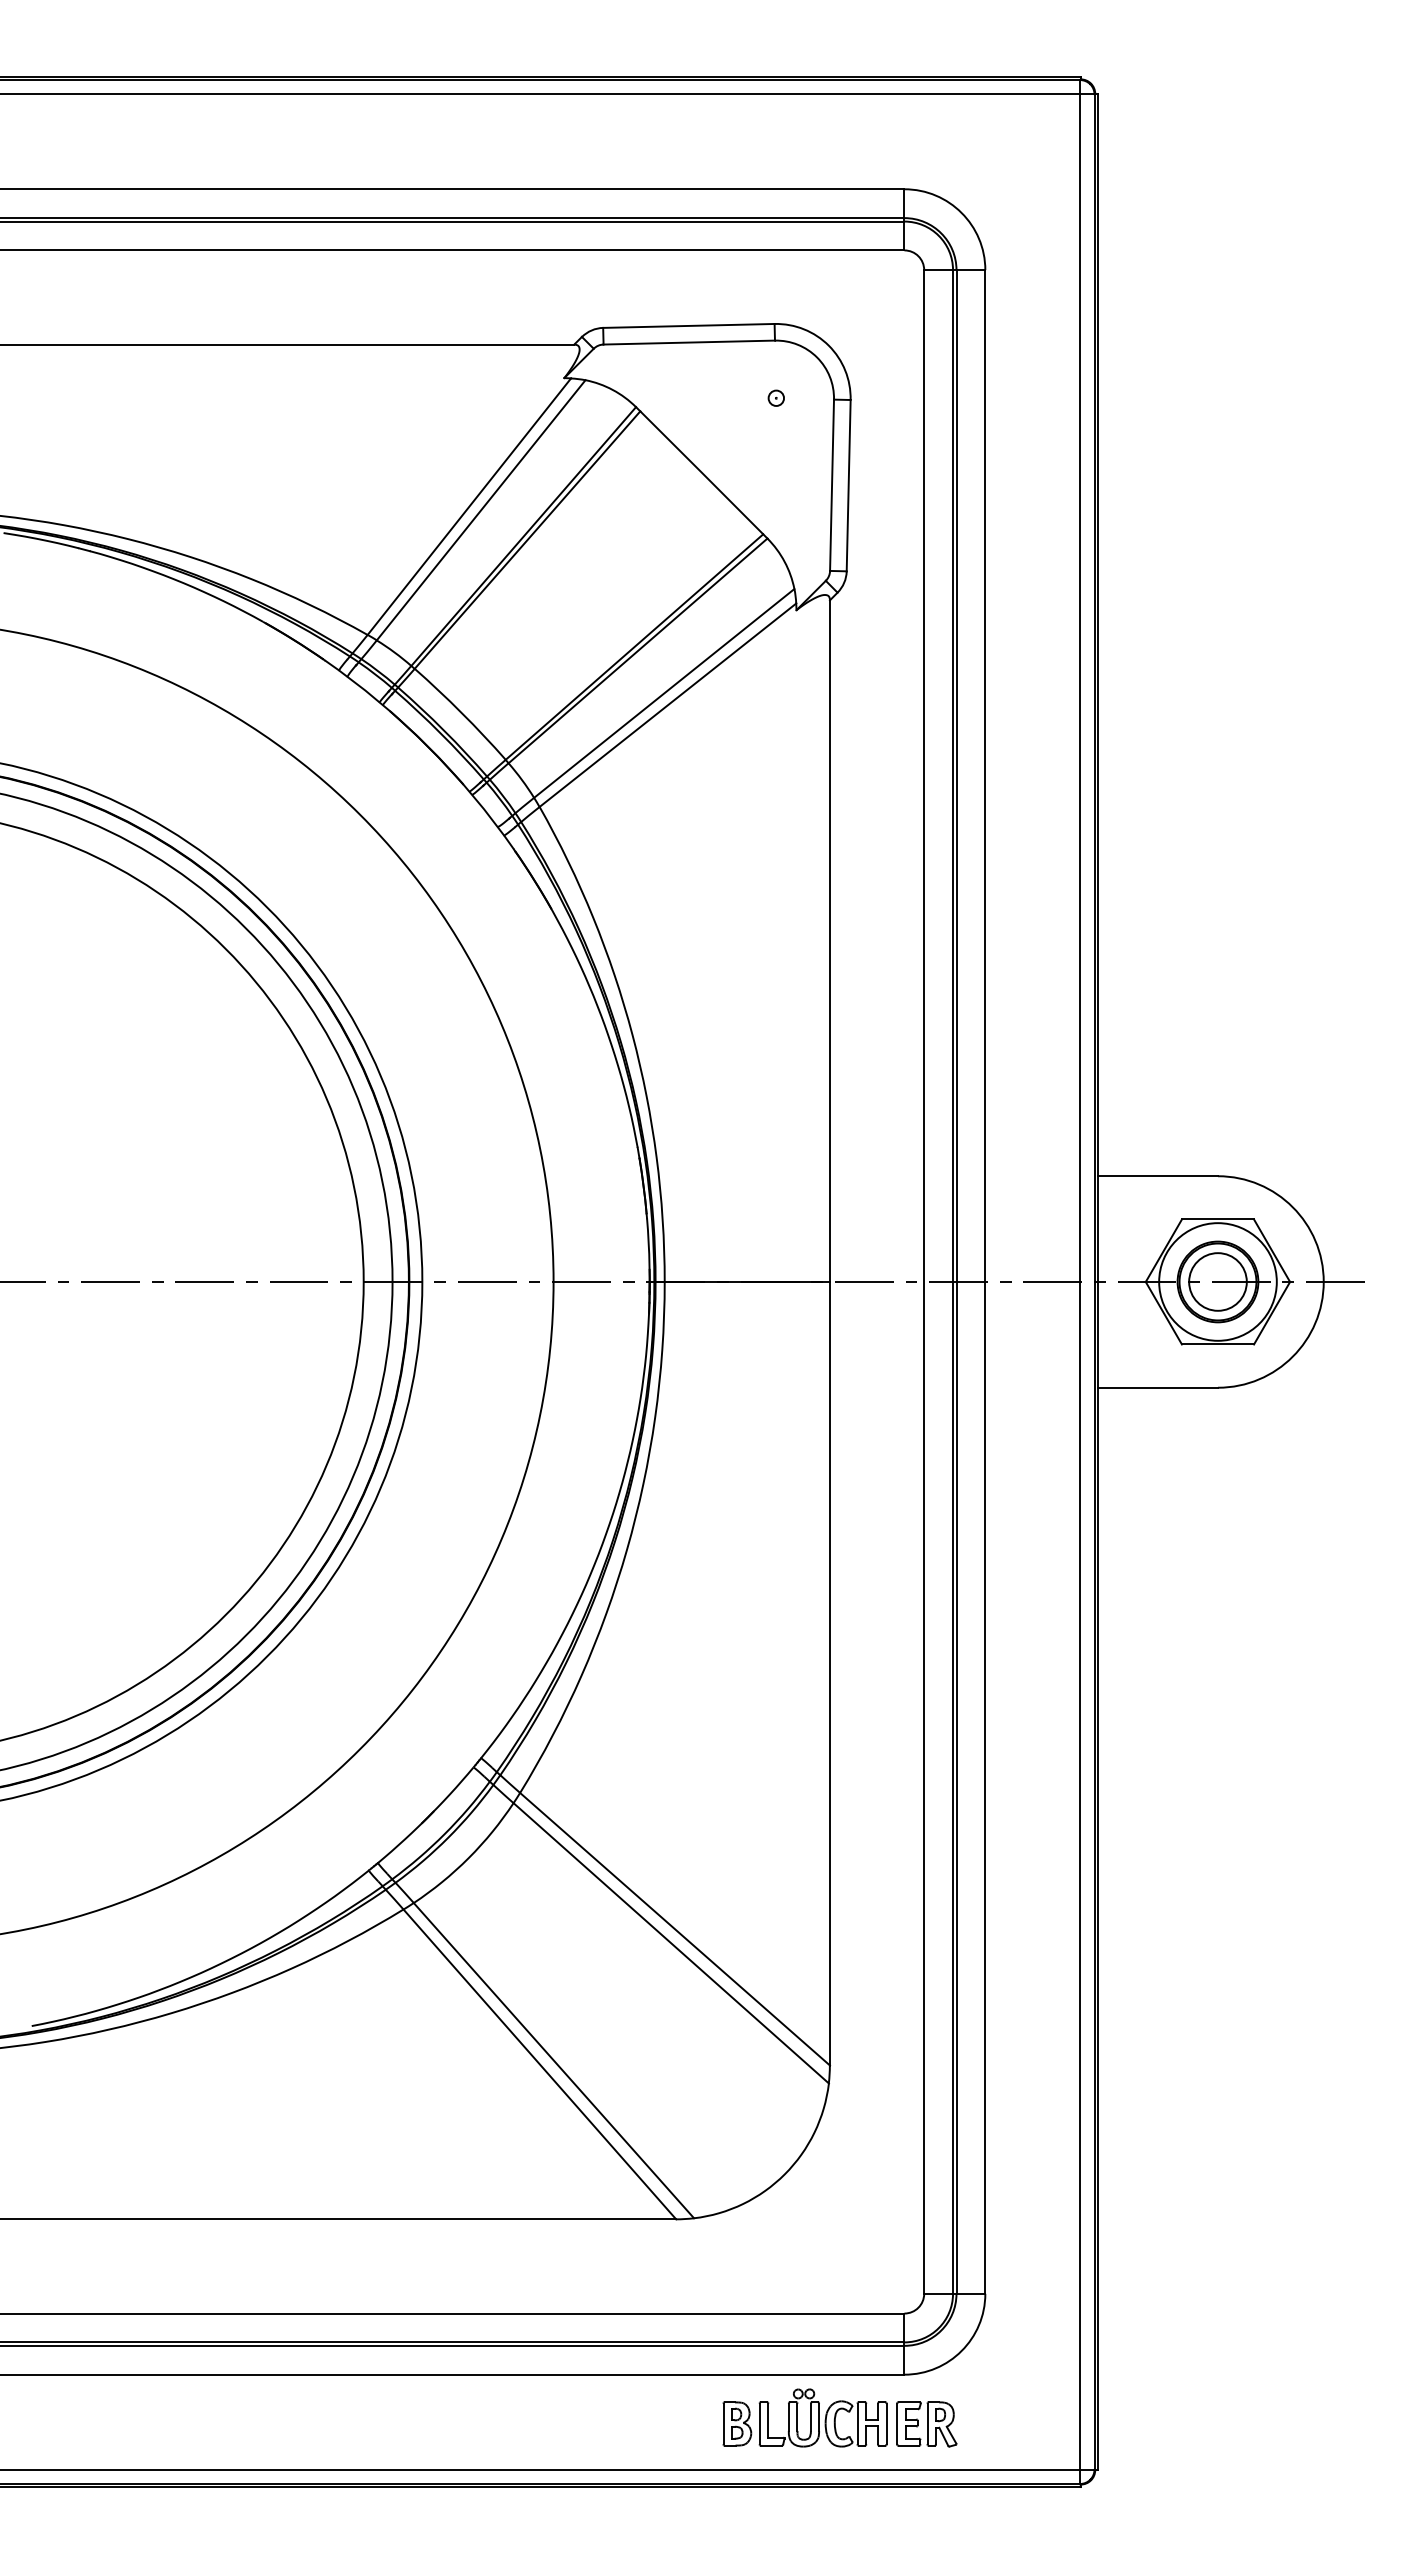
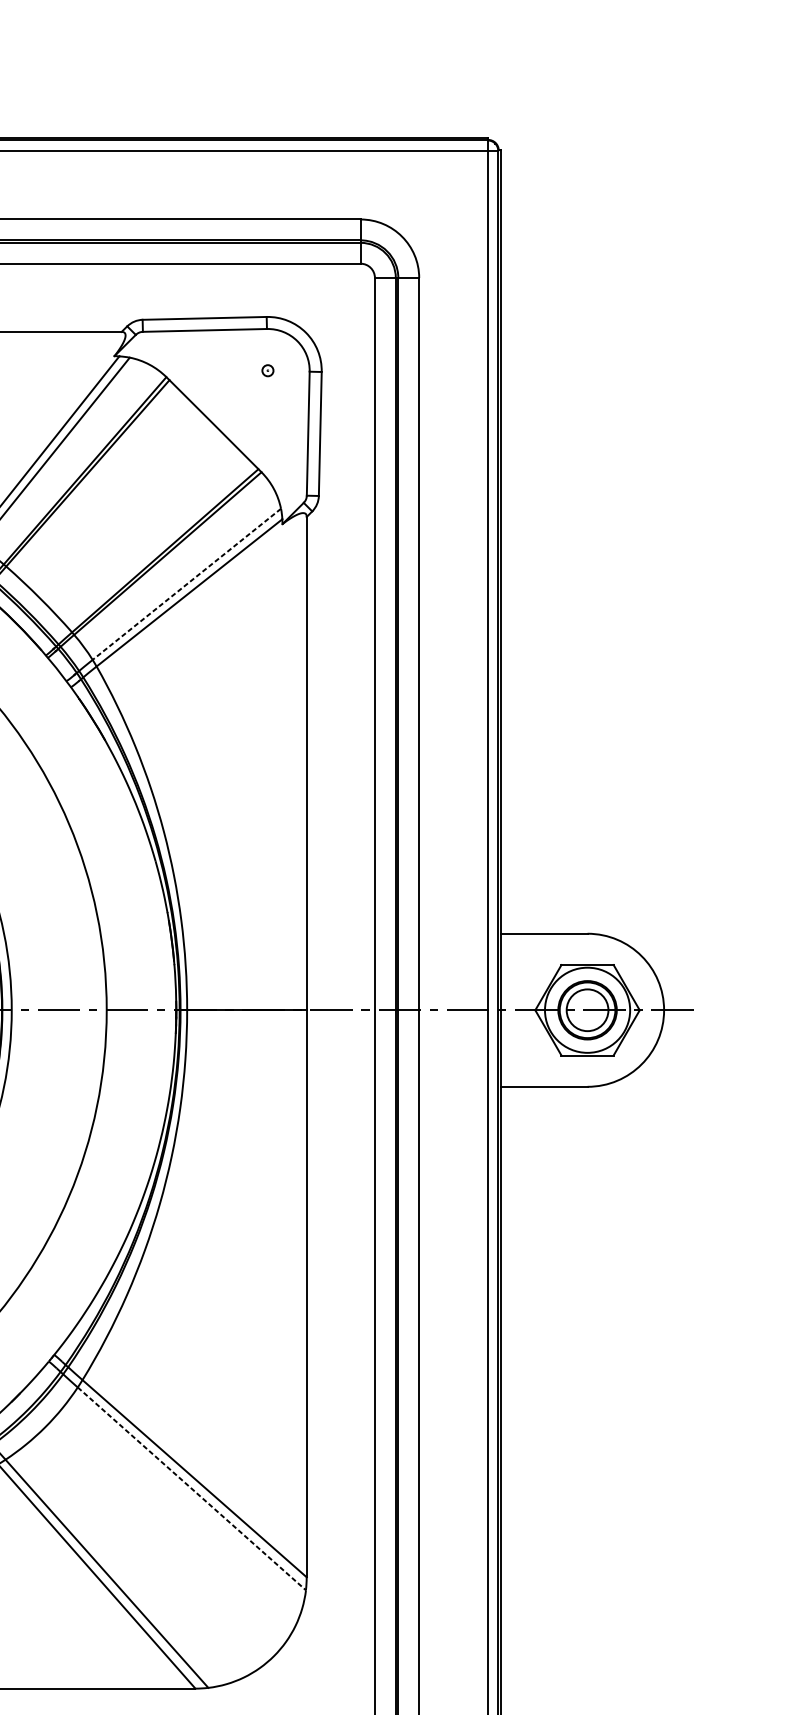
line: (664, 693) -> (187, 584), solid -> dashed
line: (671, 1943) -> (192, 1489), solid -> dashed

